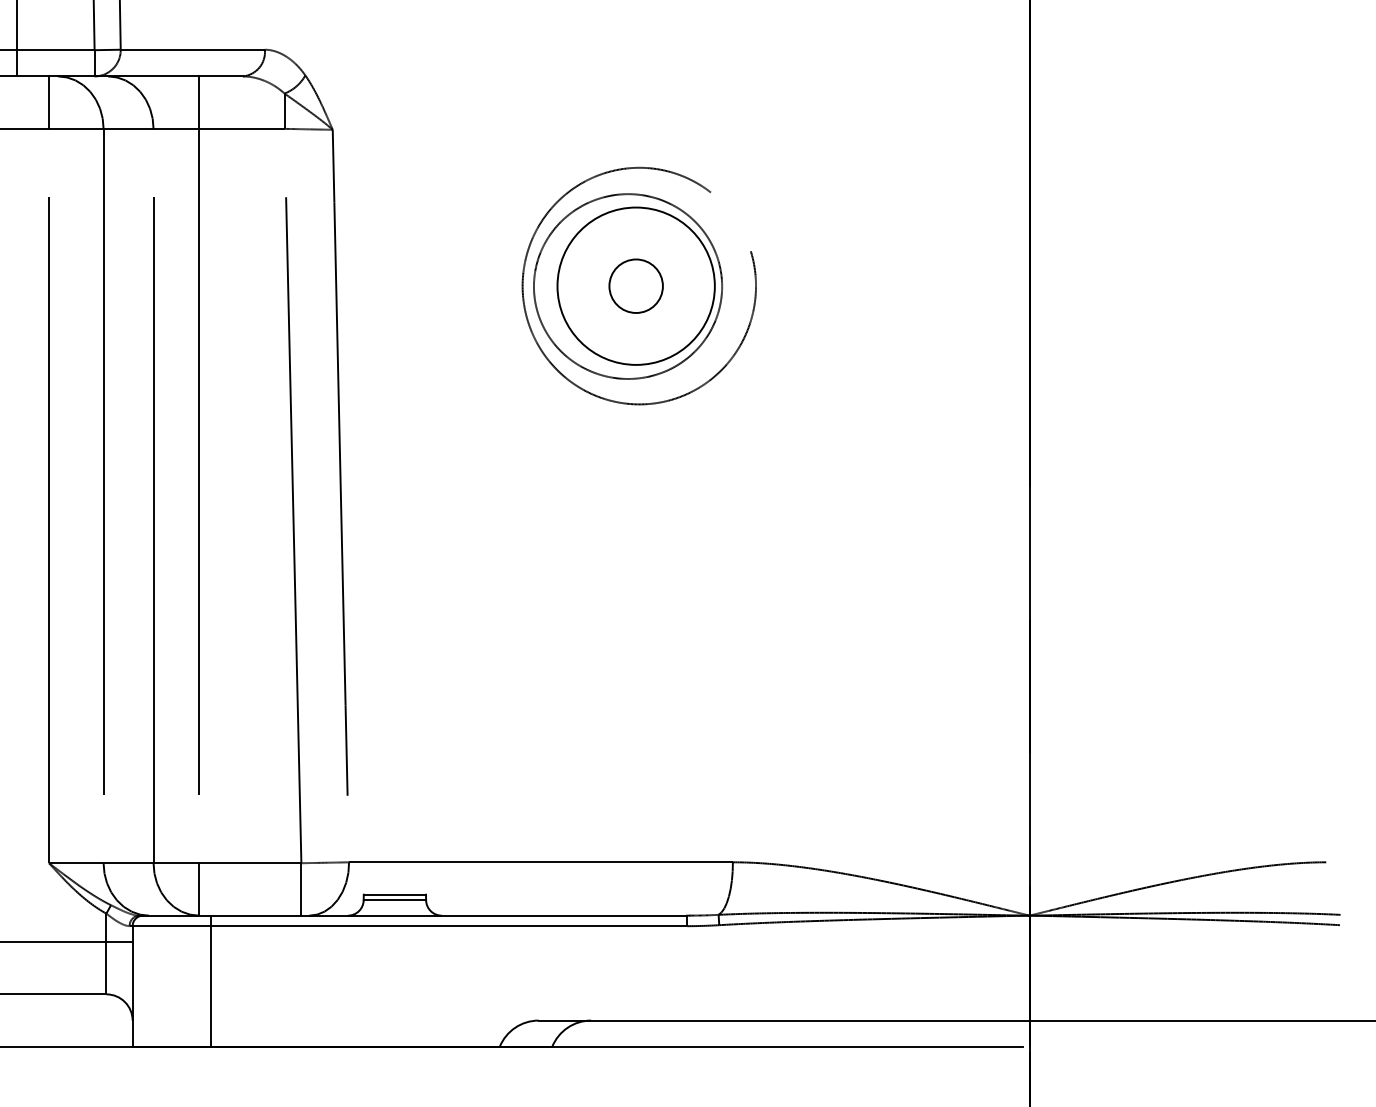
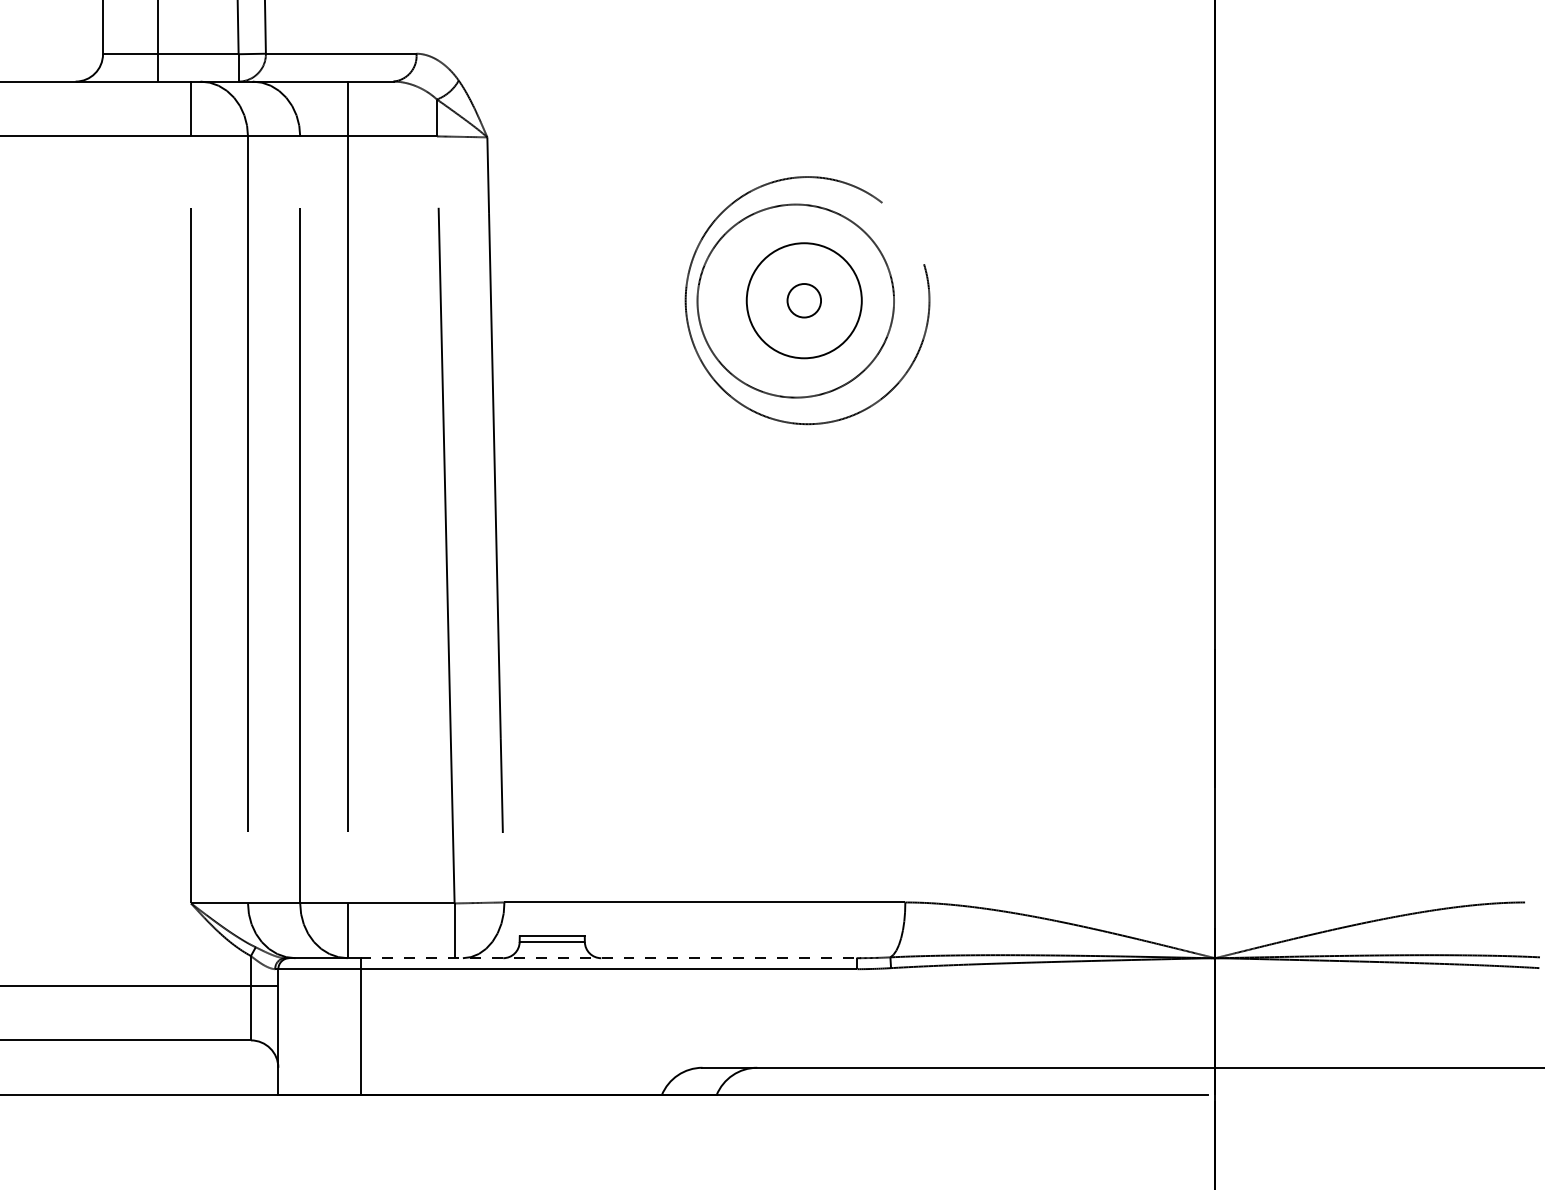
circle: (636, 285) -> (804, 300), size x0.6
circle: (636, 285) -> (804, 300), size x0.7
line: (449, 915) -> (609, 958), solid -> dashed

